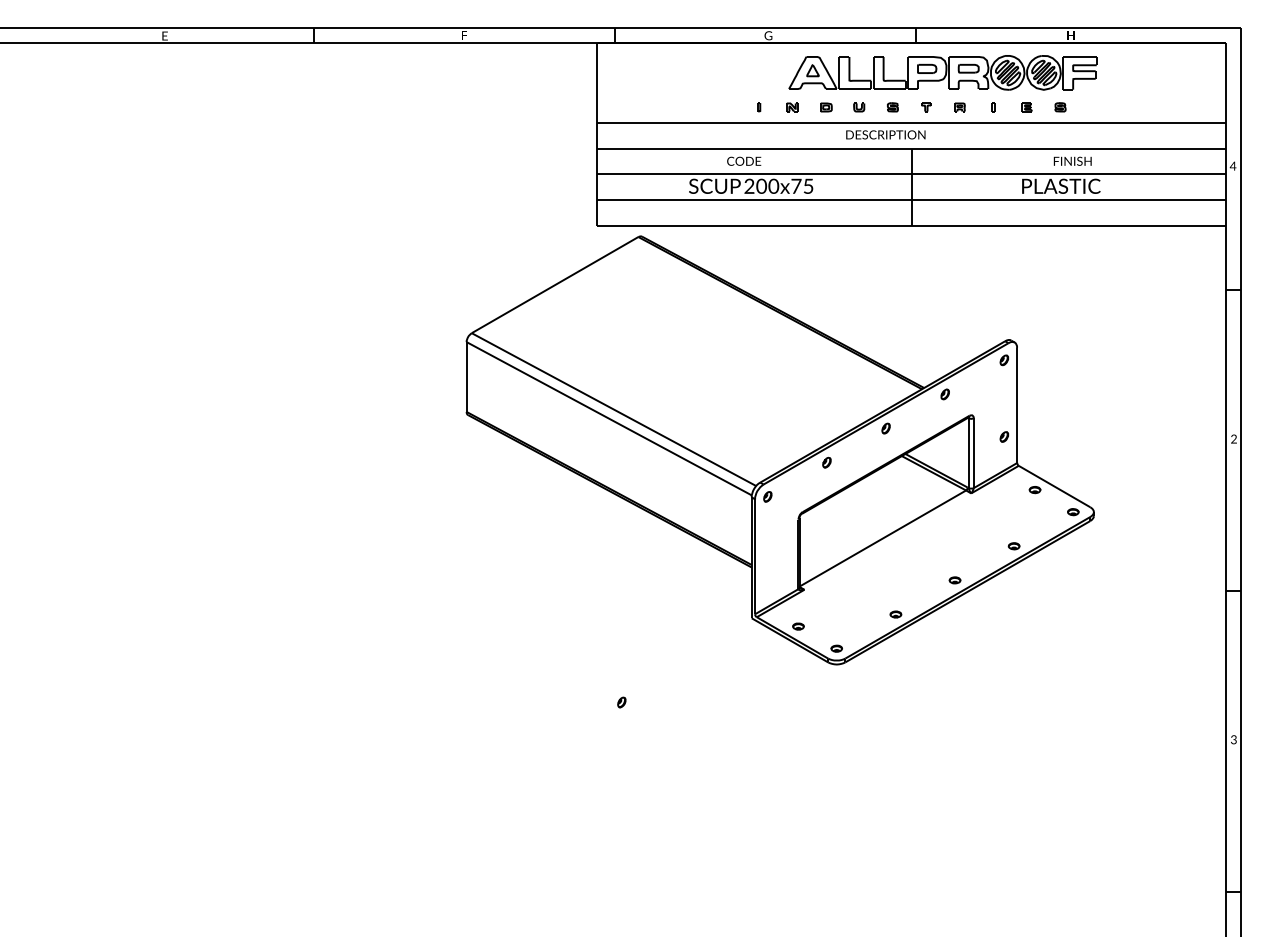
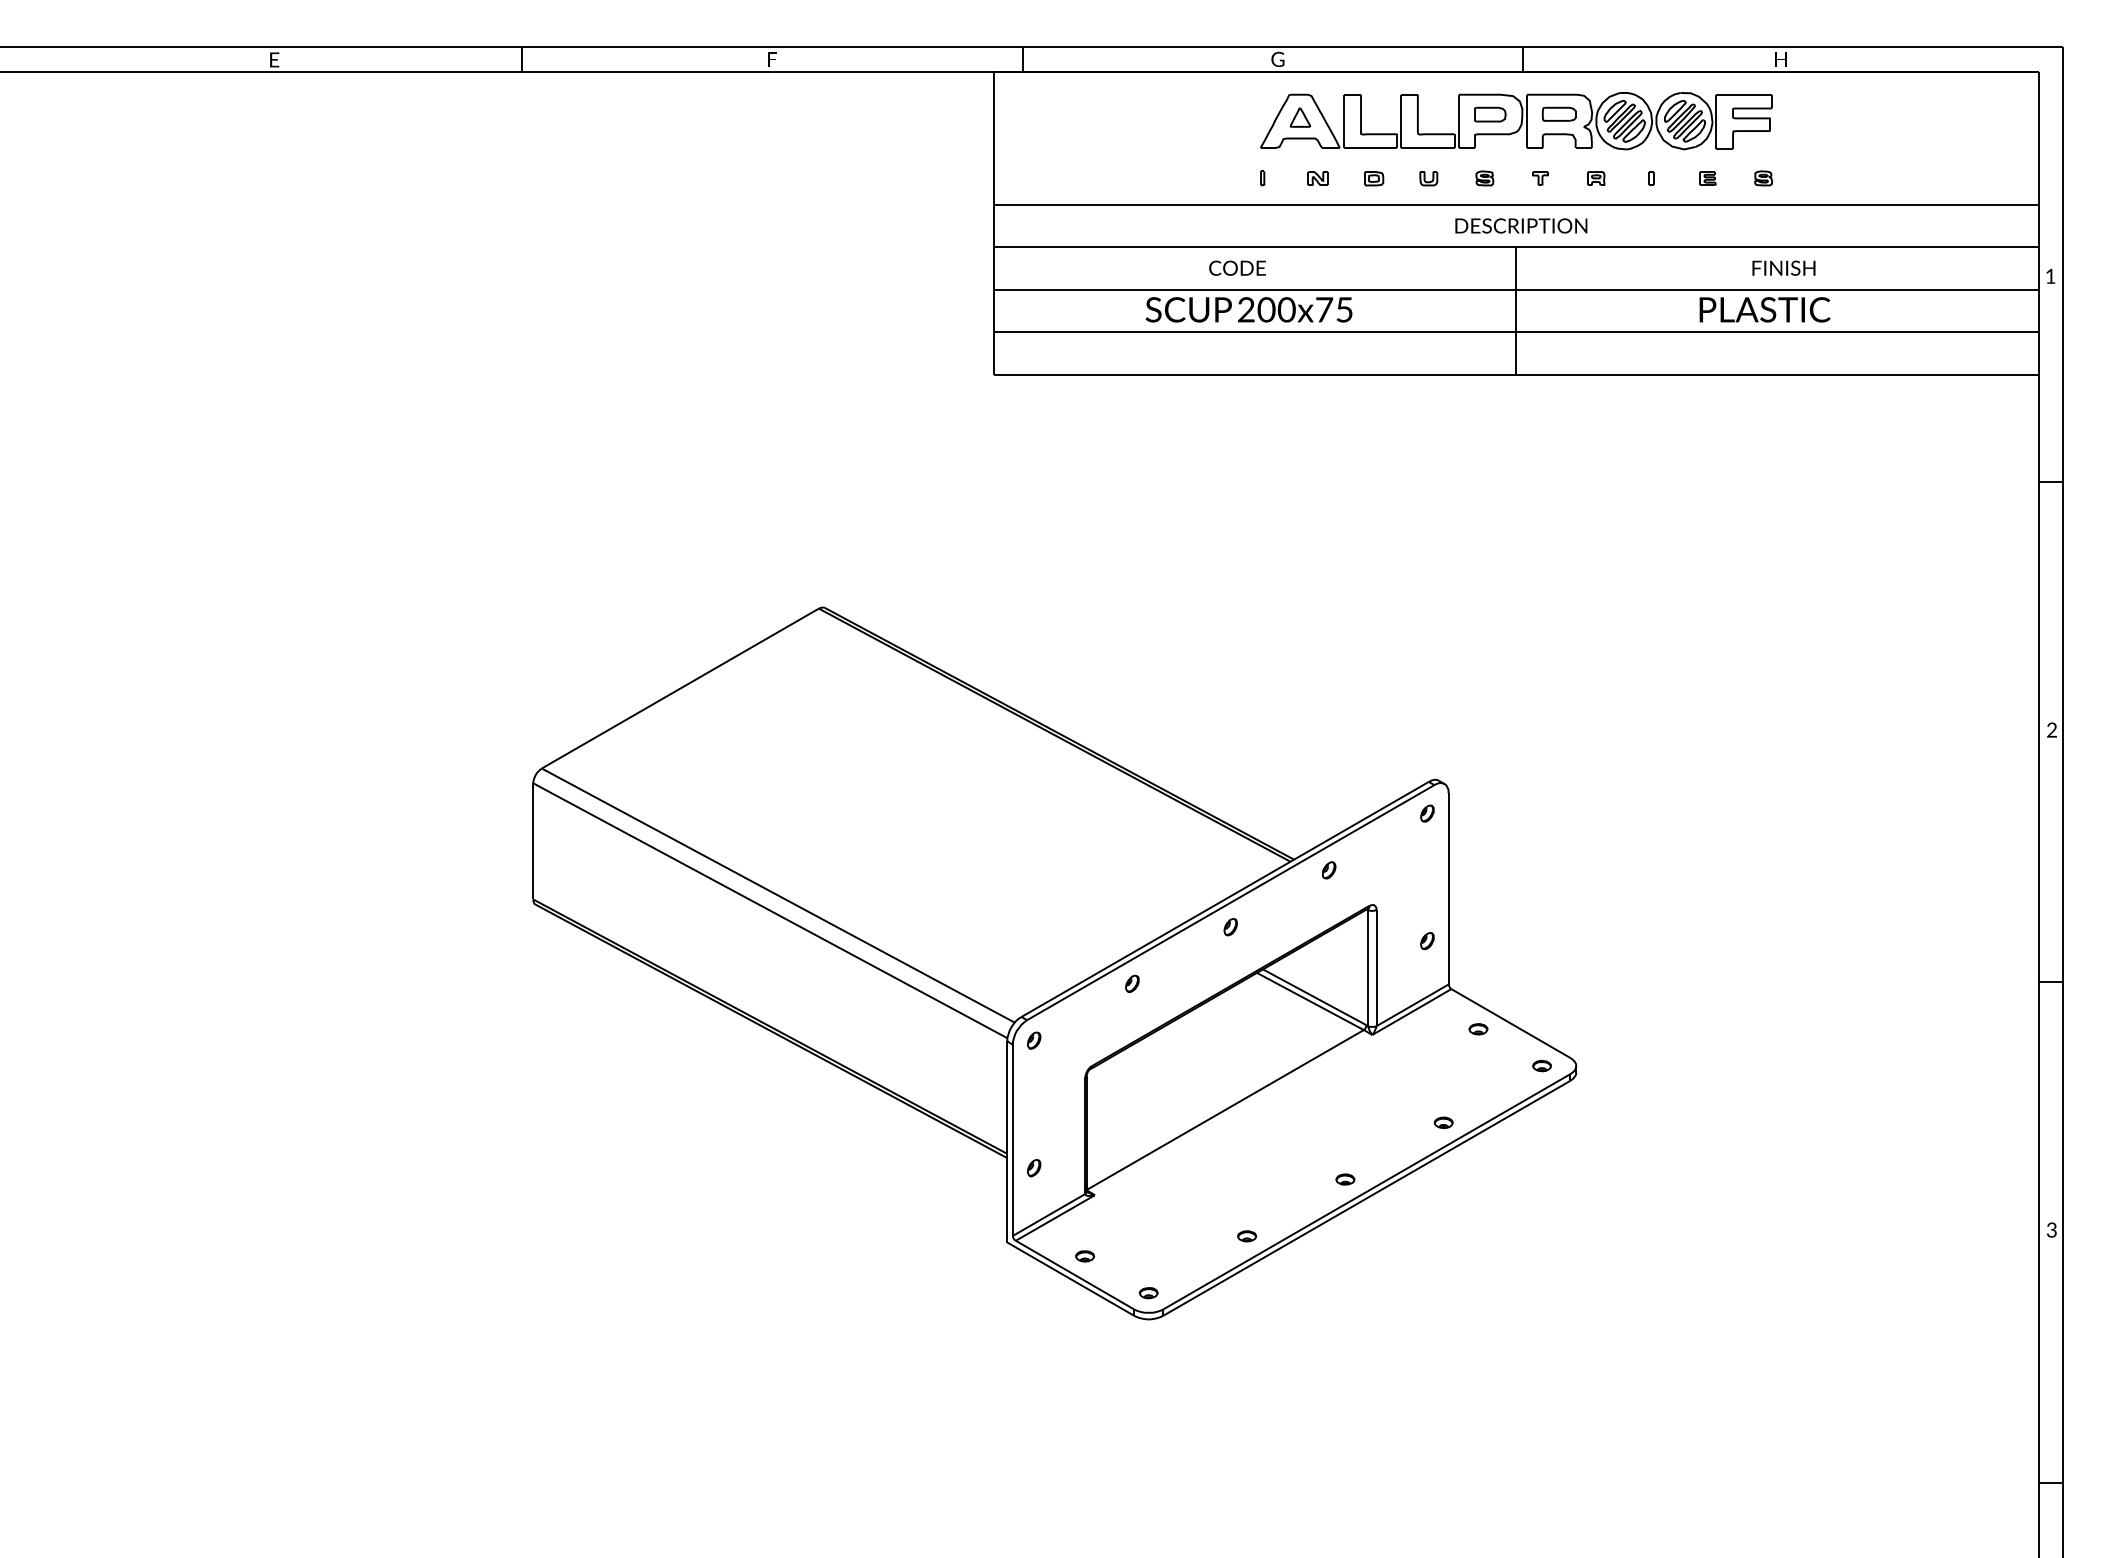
part: (942, 72) -> (1515, 120), moved
text: (885, 134) -> (1520, 225), moved
text: (1232, 165) -> (2049, 275), 4 -> 1
part: (779, 450) -> (1053, 963), moved

